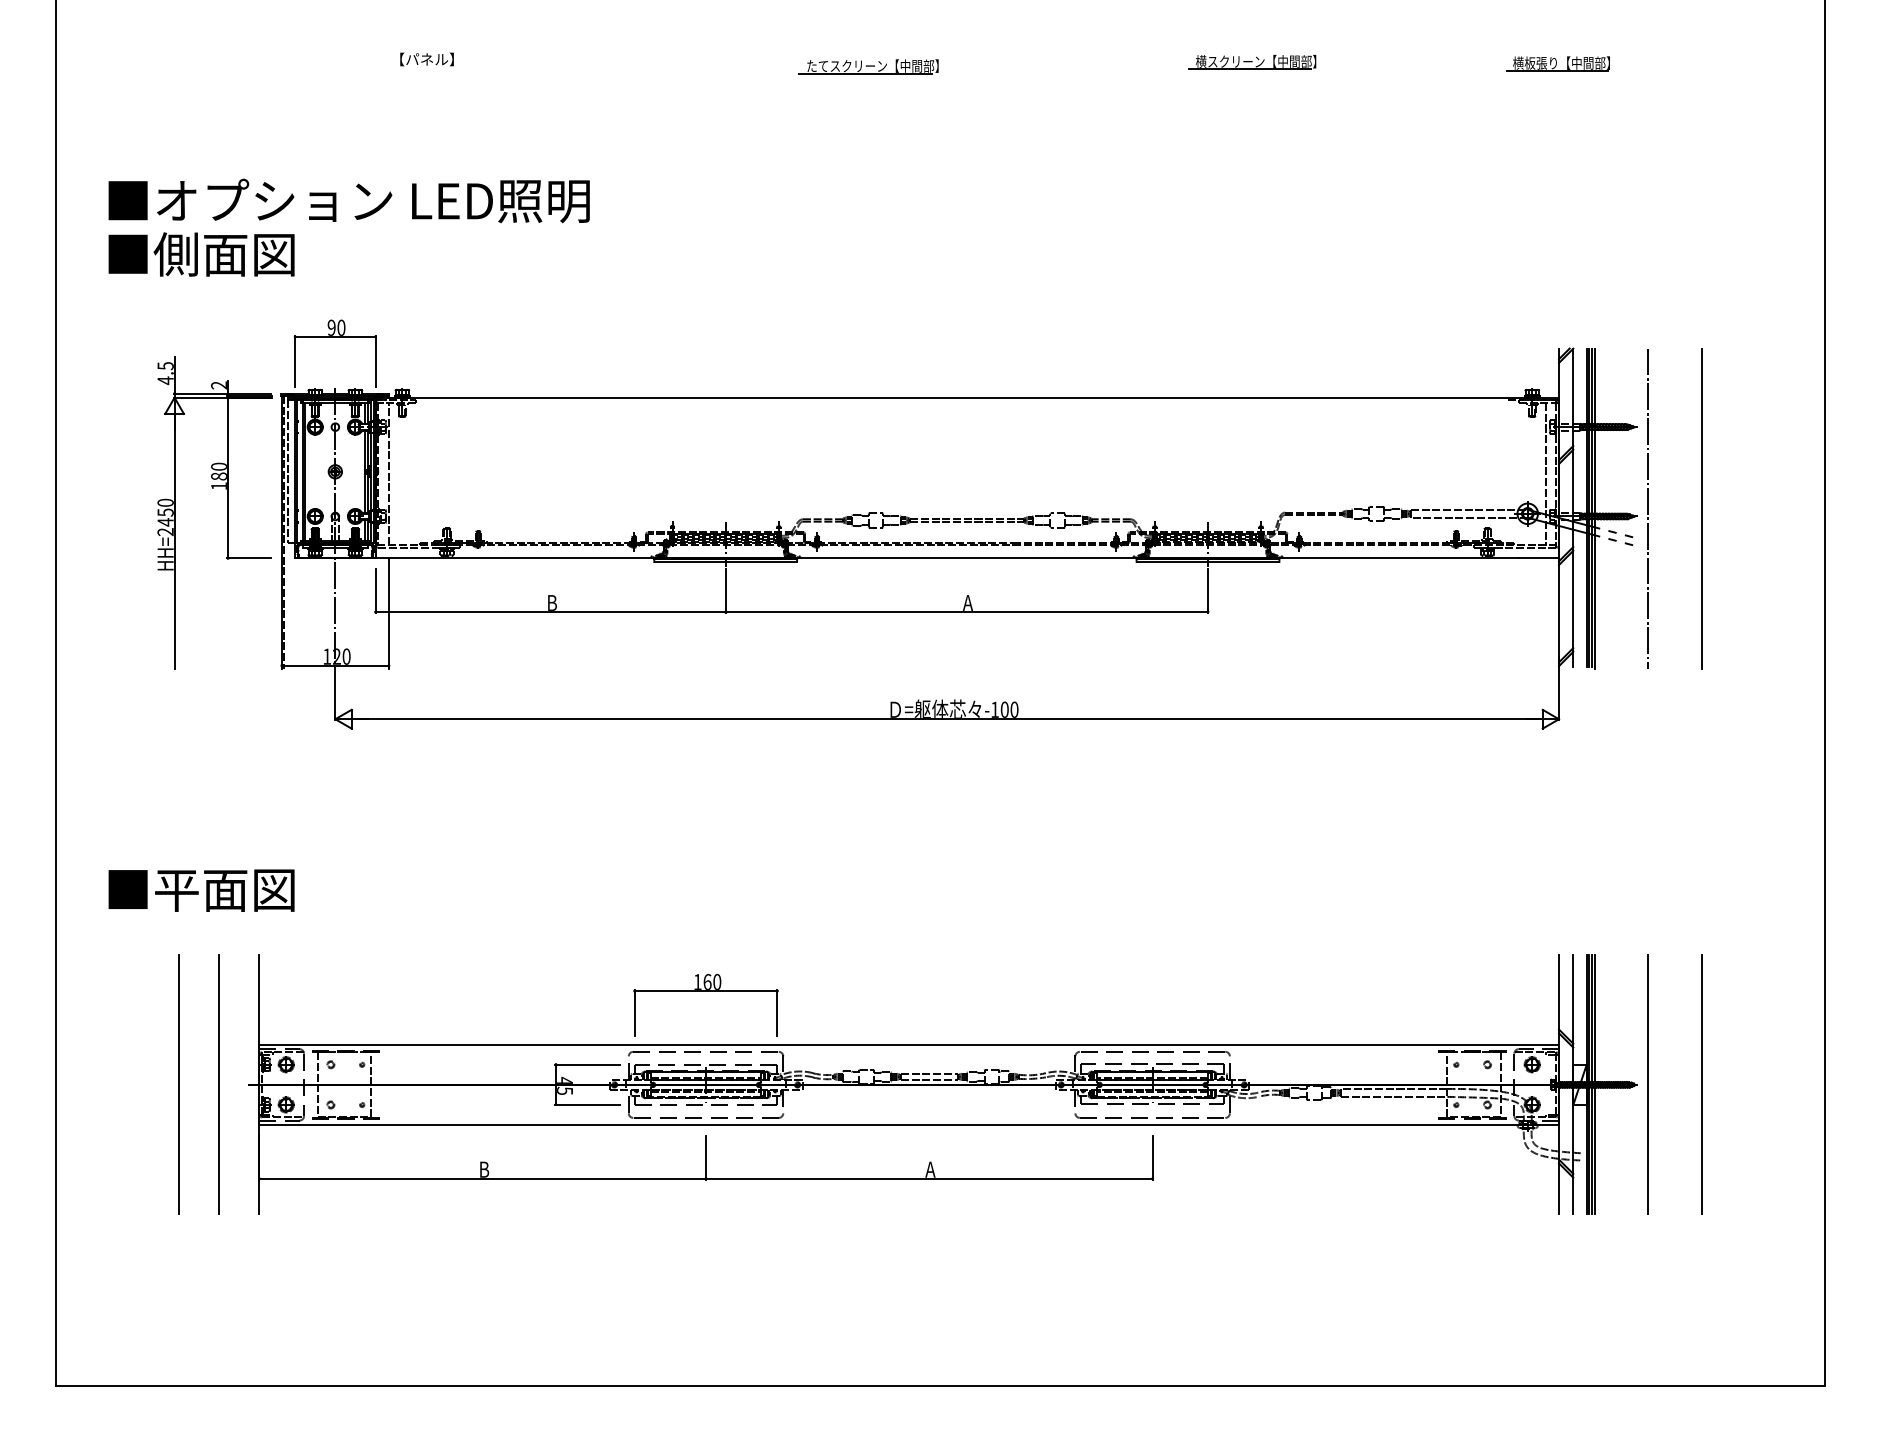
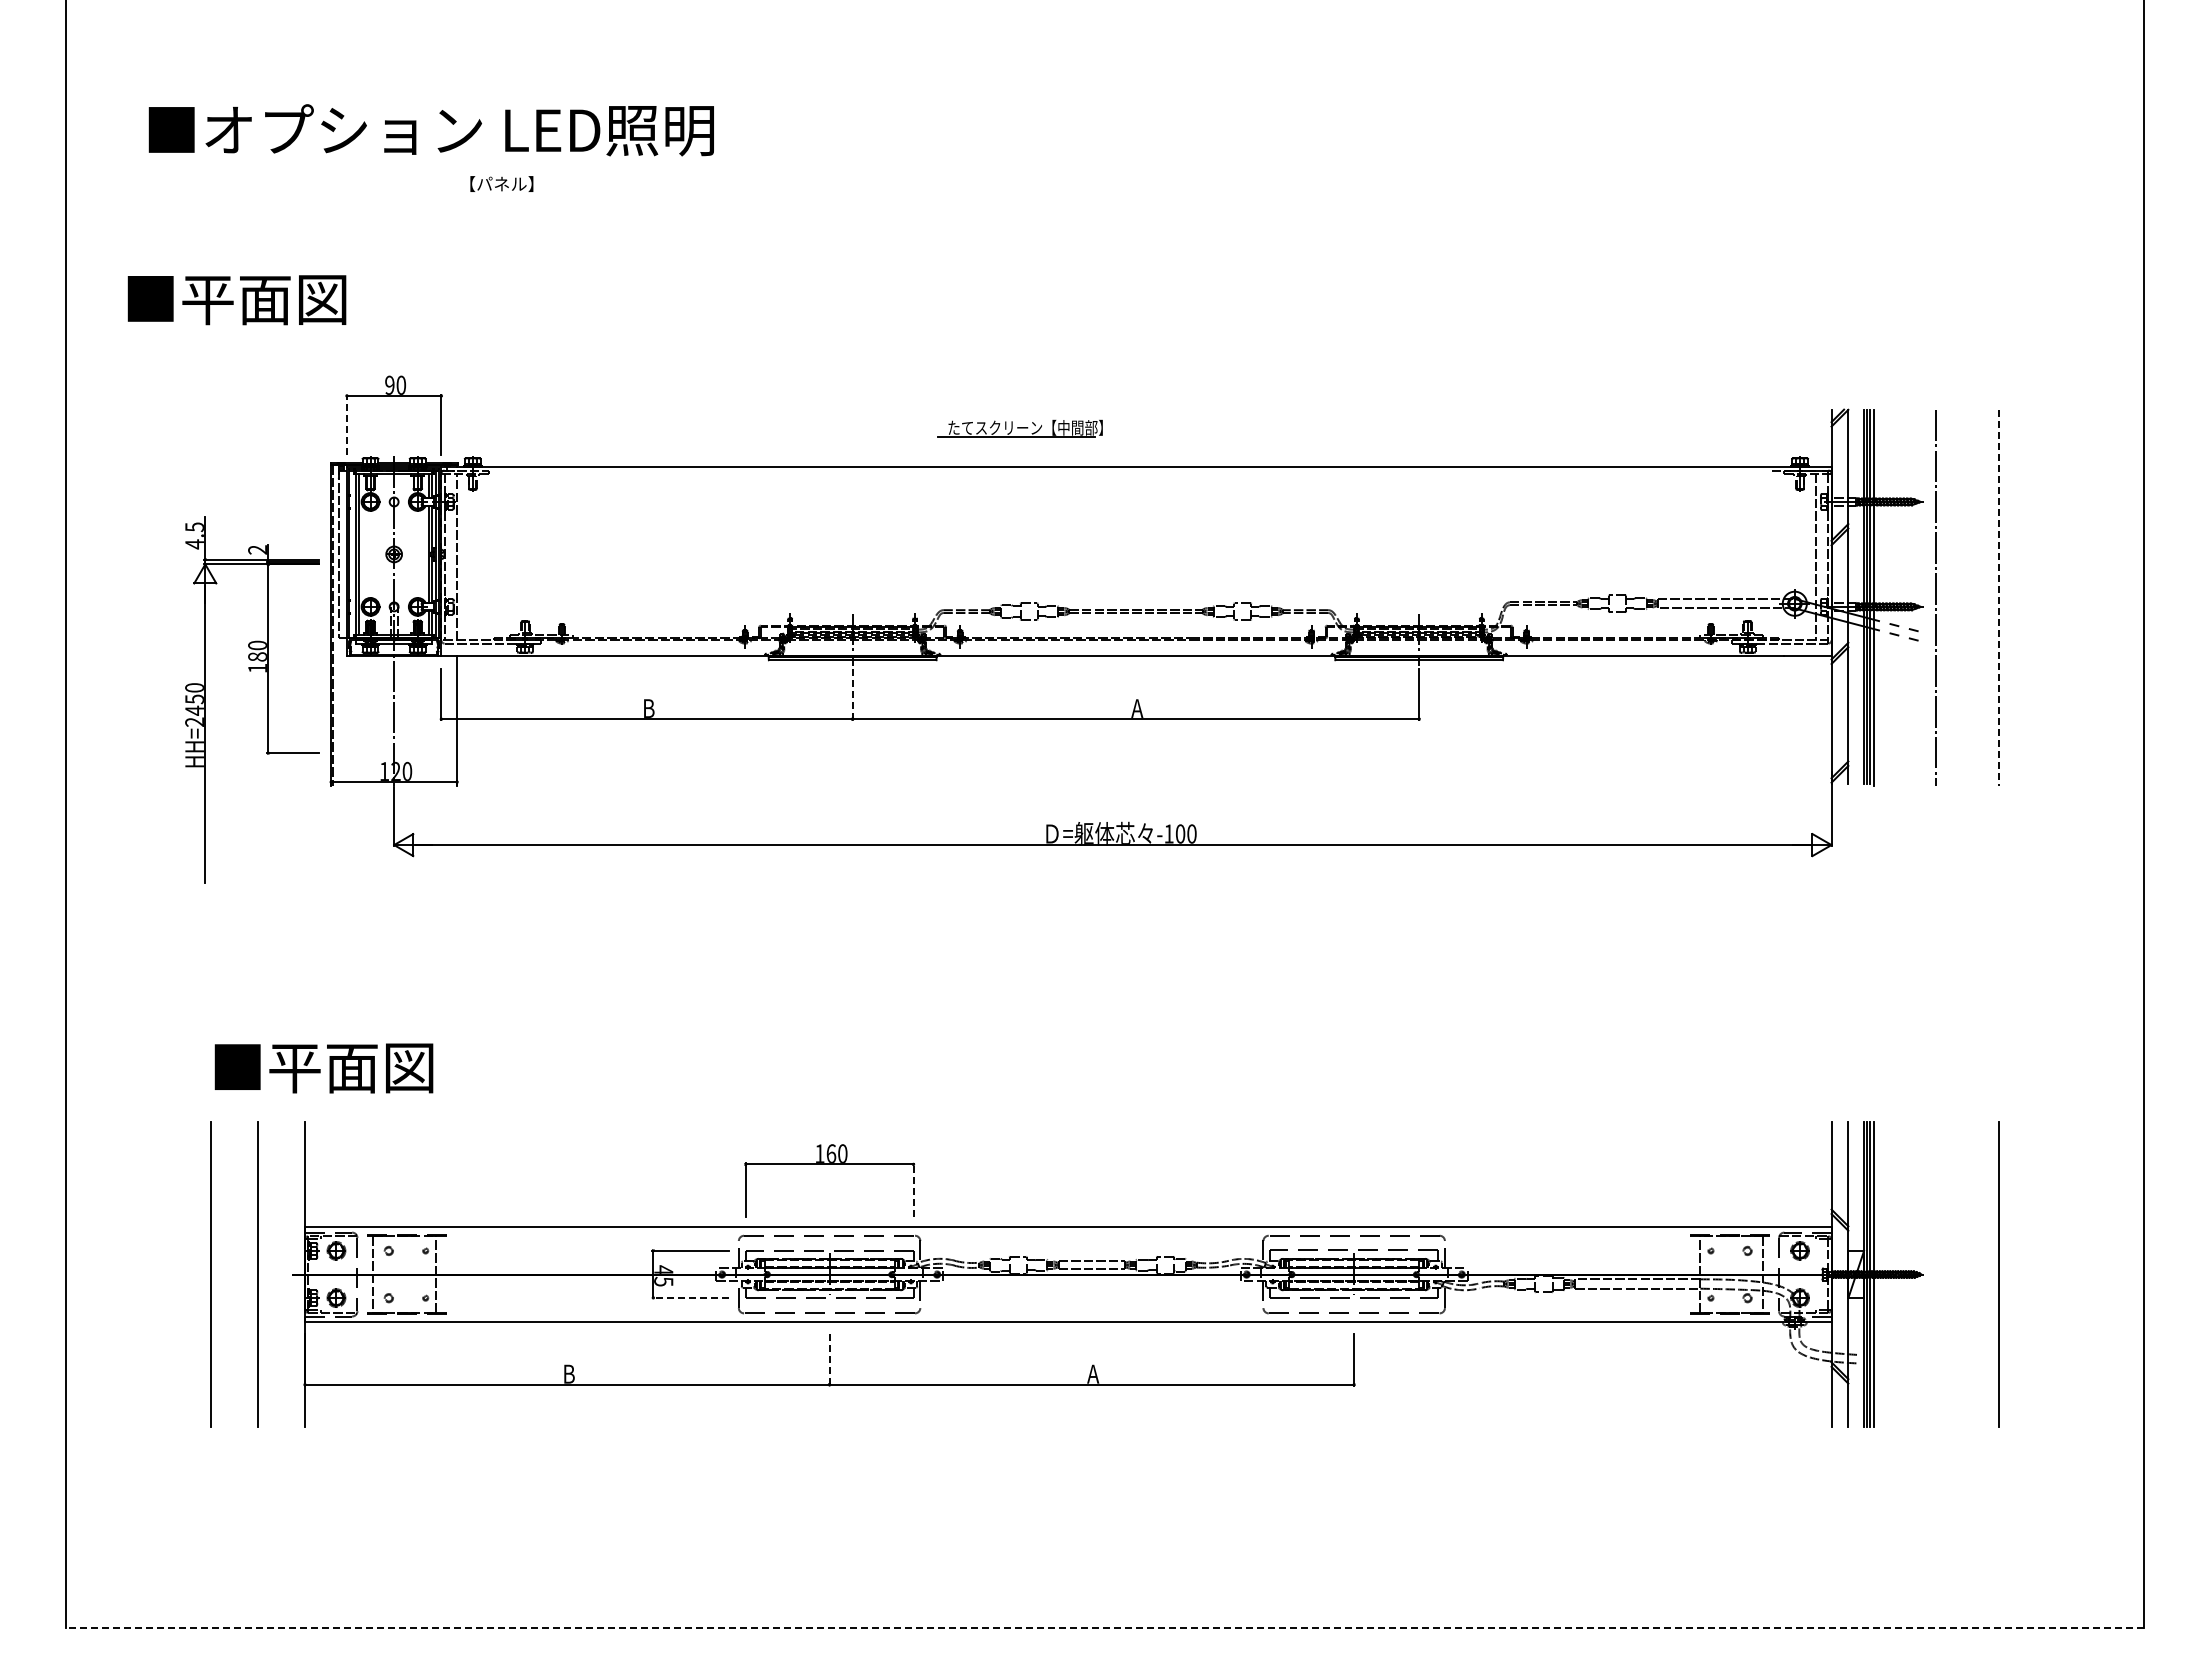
text: (426, 58) -> (501, 183), moved
part: (1252, 62) -> (1471, 73), removed
part: (1558, 63) -> (1830, 74), removed
part: (867, 66) -> (1019, 428), moved
text: (348, 201) -> (430, 130), moved
text: (175, 254) -> (206, 299), ■側面図 -> ■平面図
line: (294, 361) -> (346, 424), solid -> dashed
line: (1701, 509) -> (1999, 598), solid -> dashed
part: (227, 512) -> (267, 699), moved
line: (725, 591) -> (852, 694), solid -> dashed
text: (201, 890) -> (323, 1068), moved
line: (777, 1013) -> (913, 1190), solid -> dashed
line: (1648, 1084) -> (1936, 1274), removed
line: (586, 1104) -> (689, 1297), solid -> dashed
line: (705, 1158) -> (829, 1360), solid -> dashed
line: (940, 1386) -> (1105, 1628), solid -> dashed

